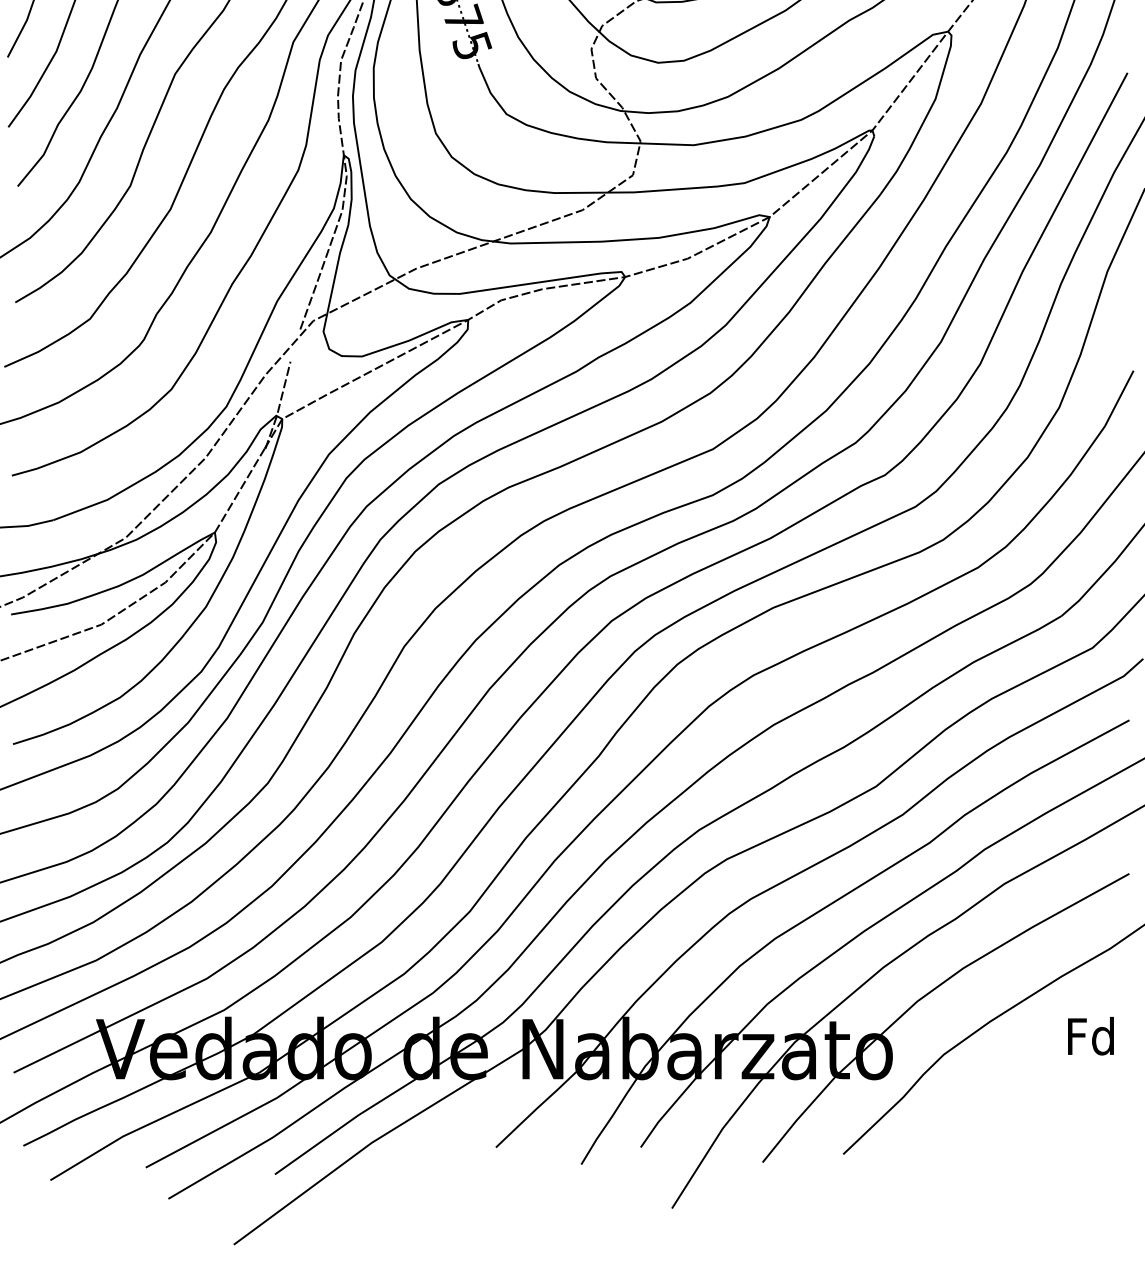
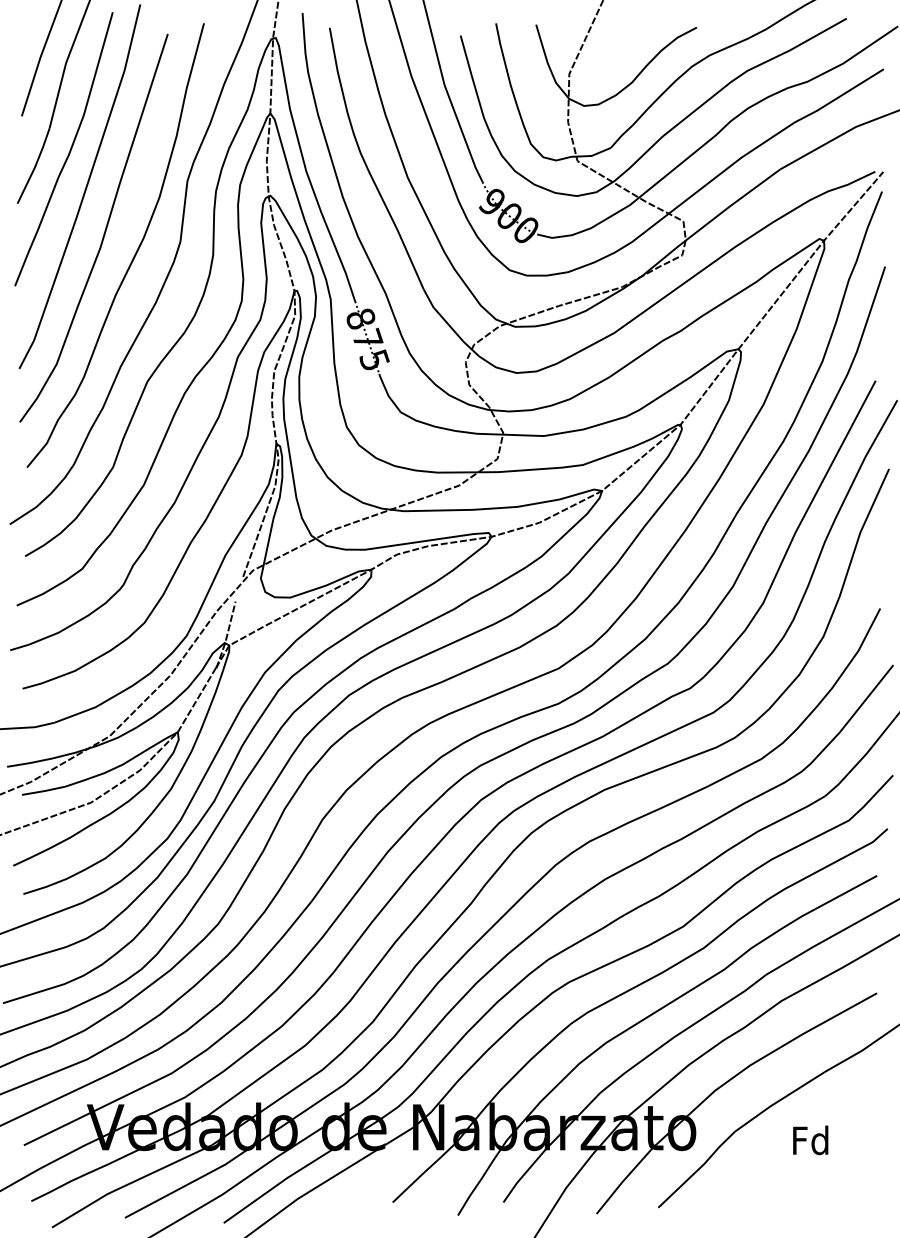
text: (1090, 1036) -> (810, 1140), moved

